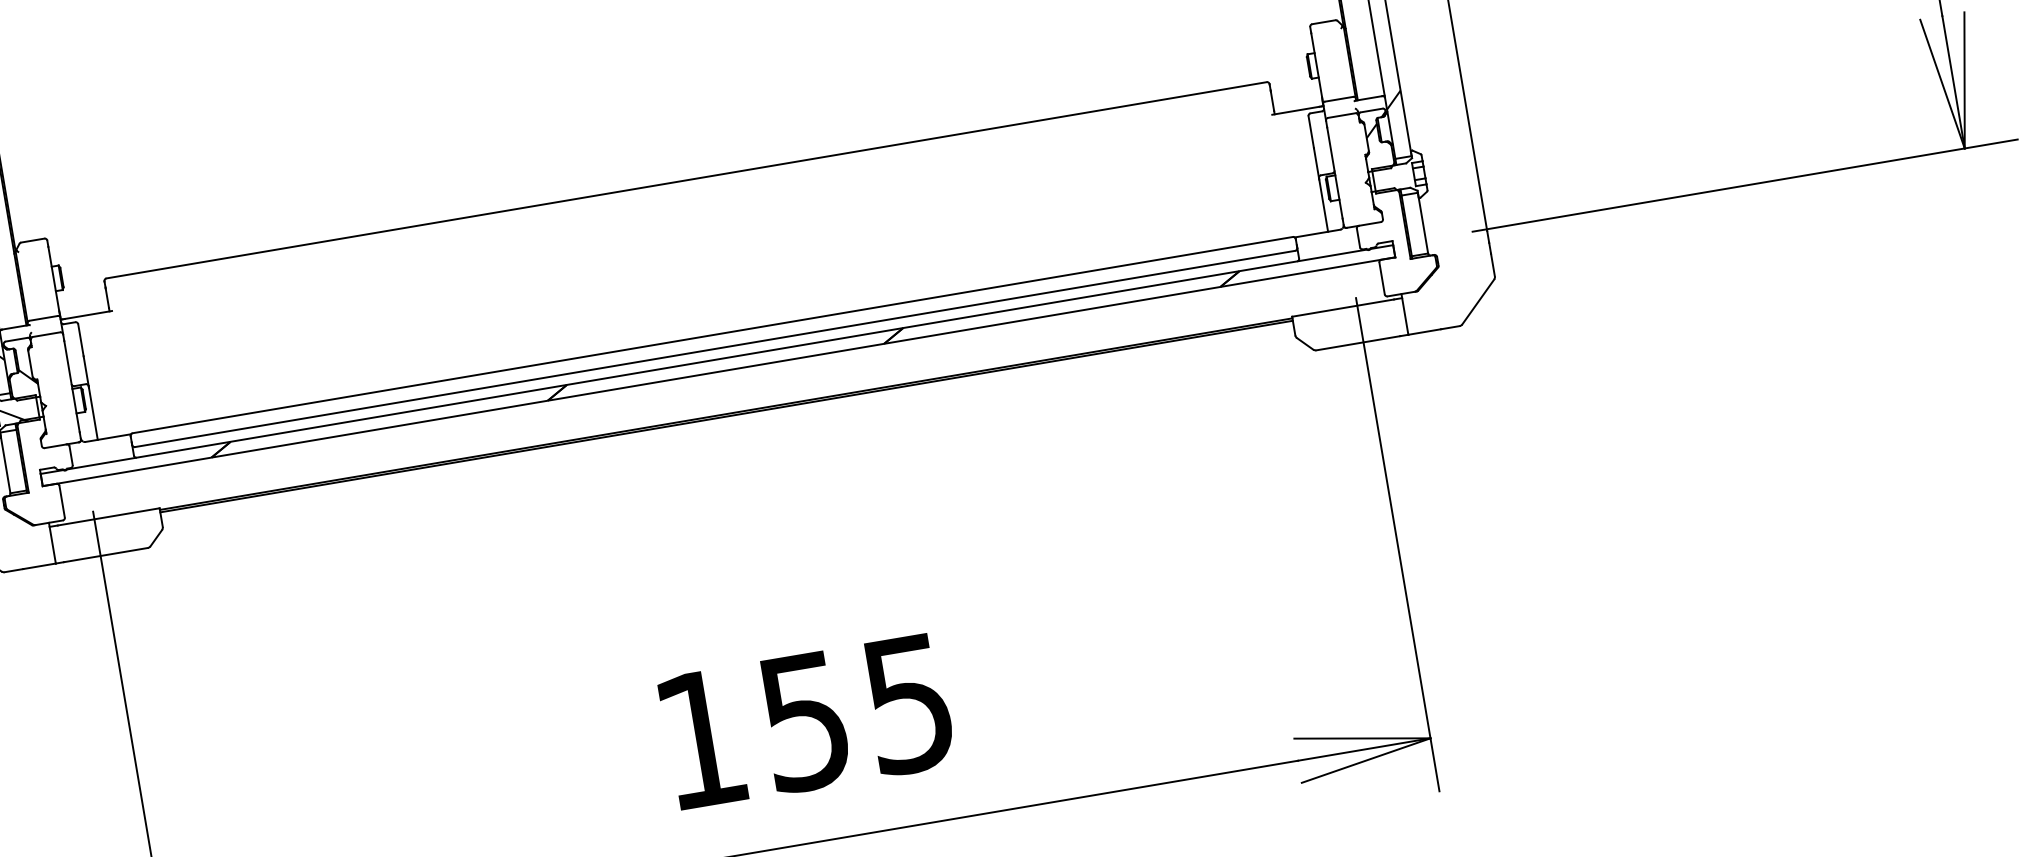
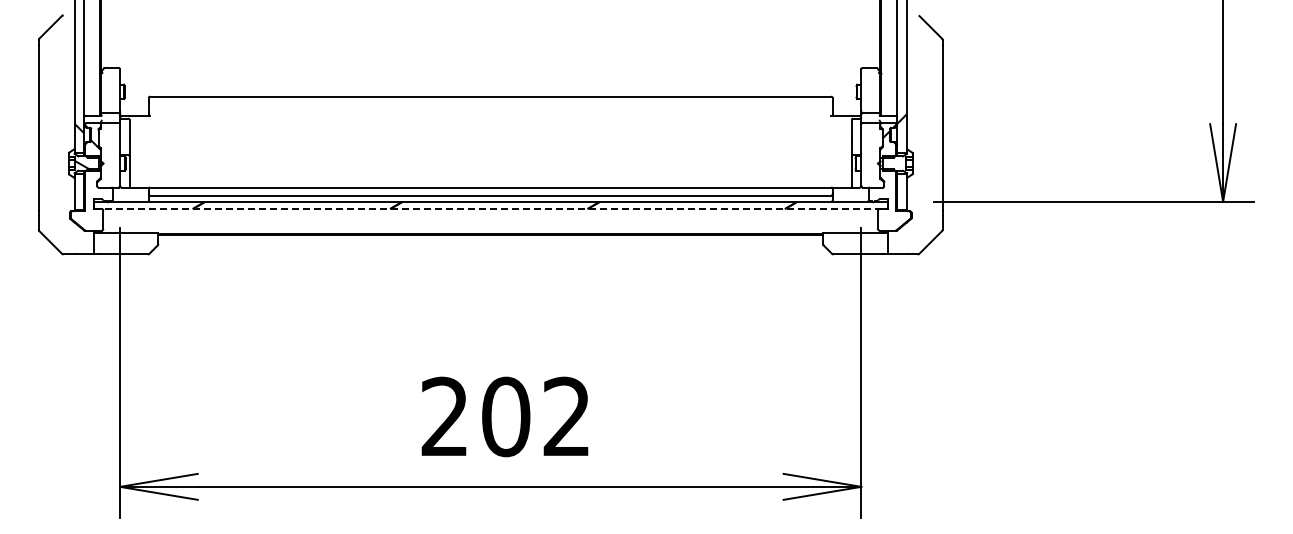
line: (718, 372) -> (490, 209), solid -> dashed
text: (803, 720) -> (505, 416), 155 -> 202

